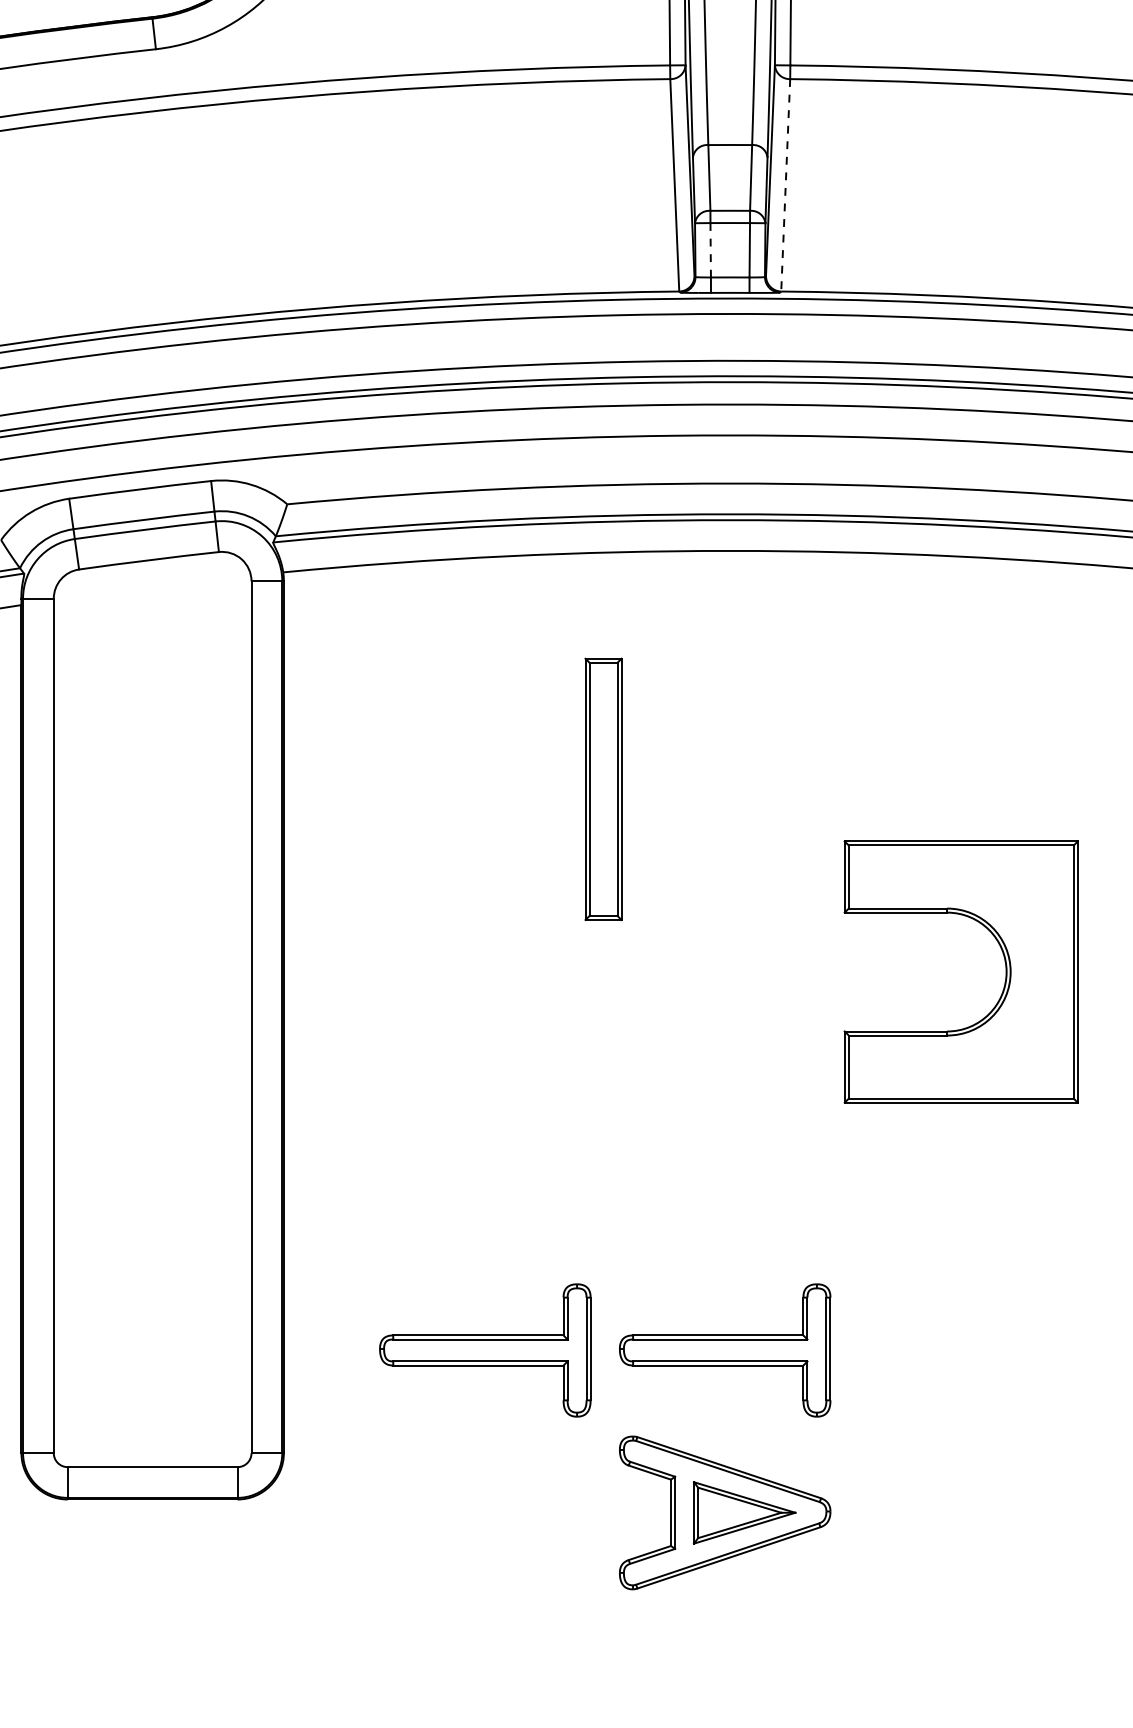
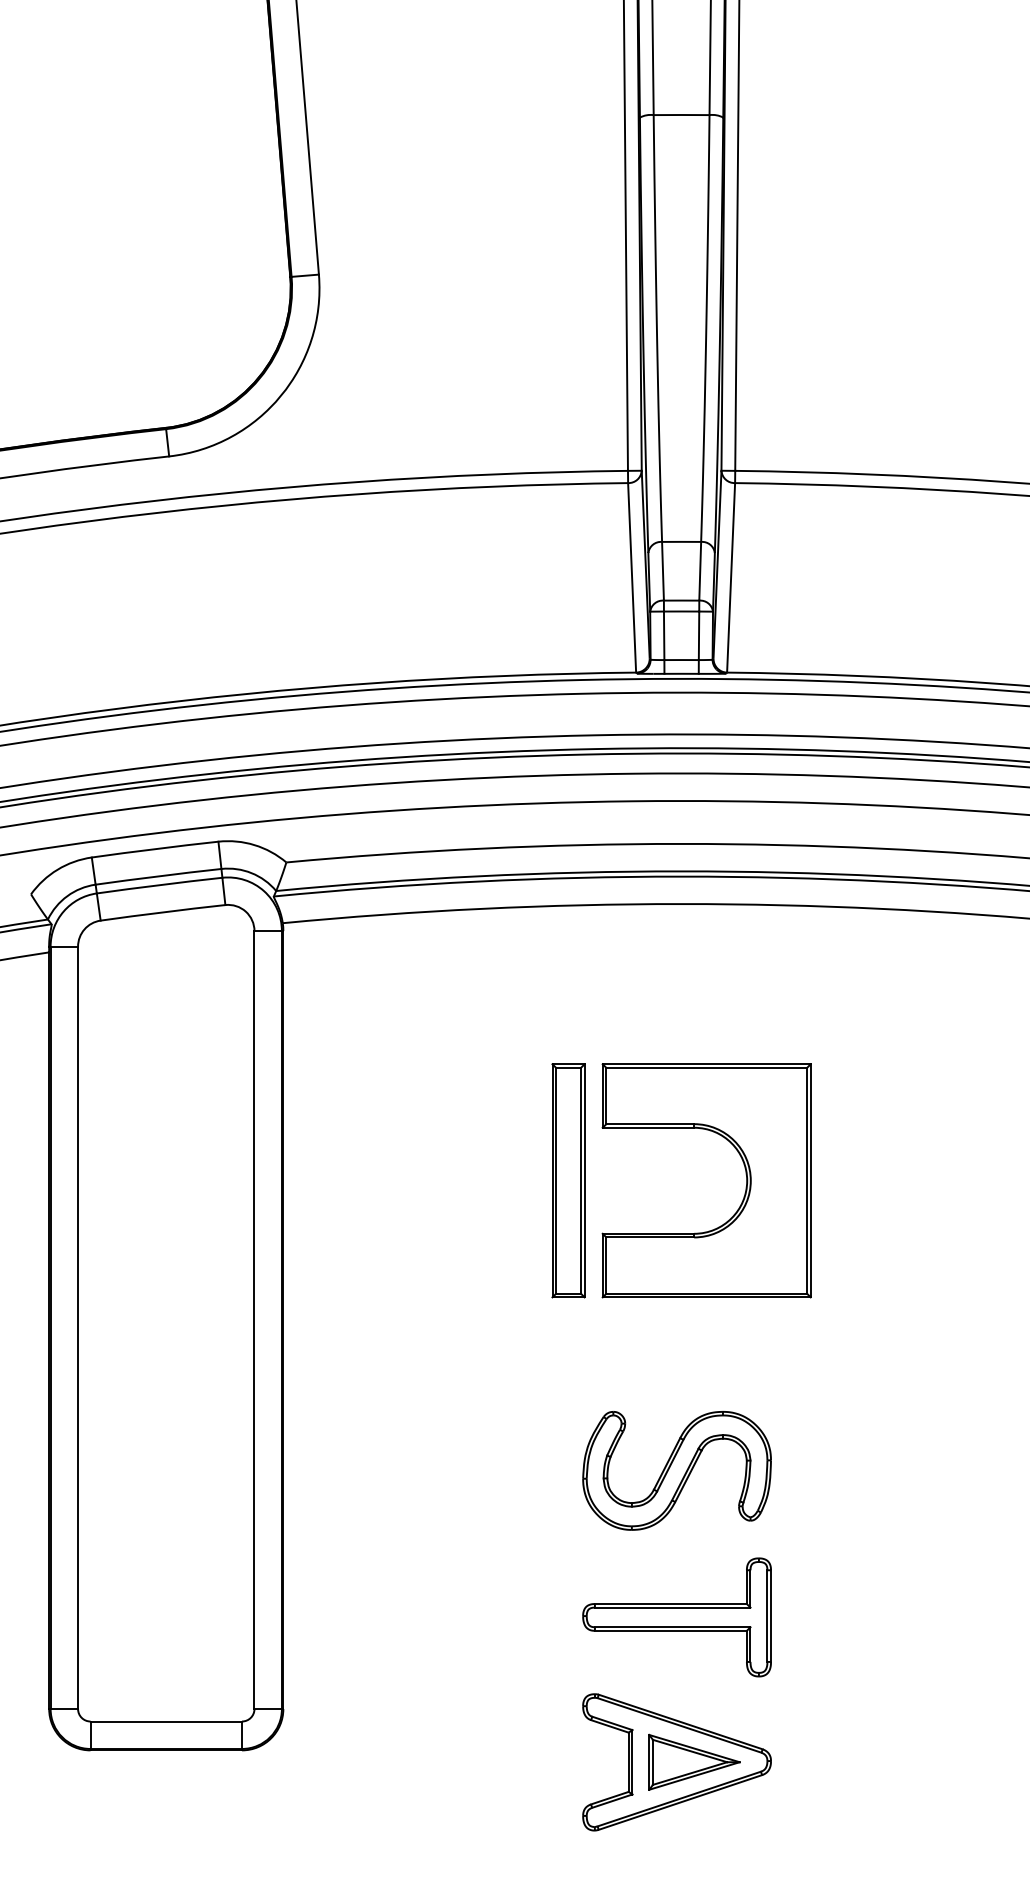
line: (786, 183) -> (731, 576), dashed -> solid
line: (711, 251) -> (664, 636), dashed -> solid
part: (603, 789) -> (568, 1180), moved
part: (1004, 965) -> (745, 1174), moved
part: (724, 1185) -> (676, 1470), added
part: (484, 1350) -> (462, 1617), removed

